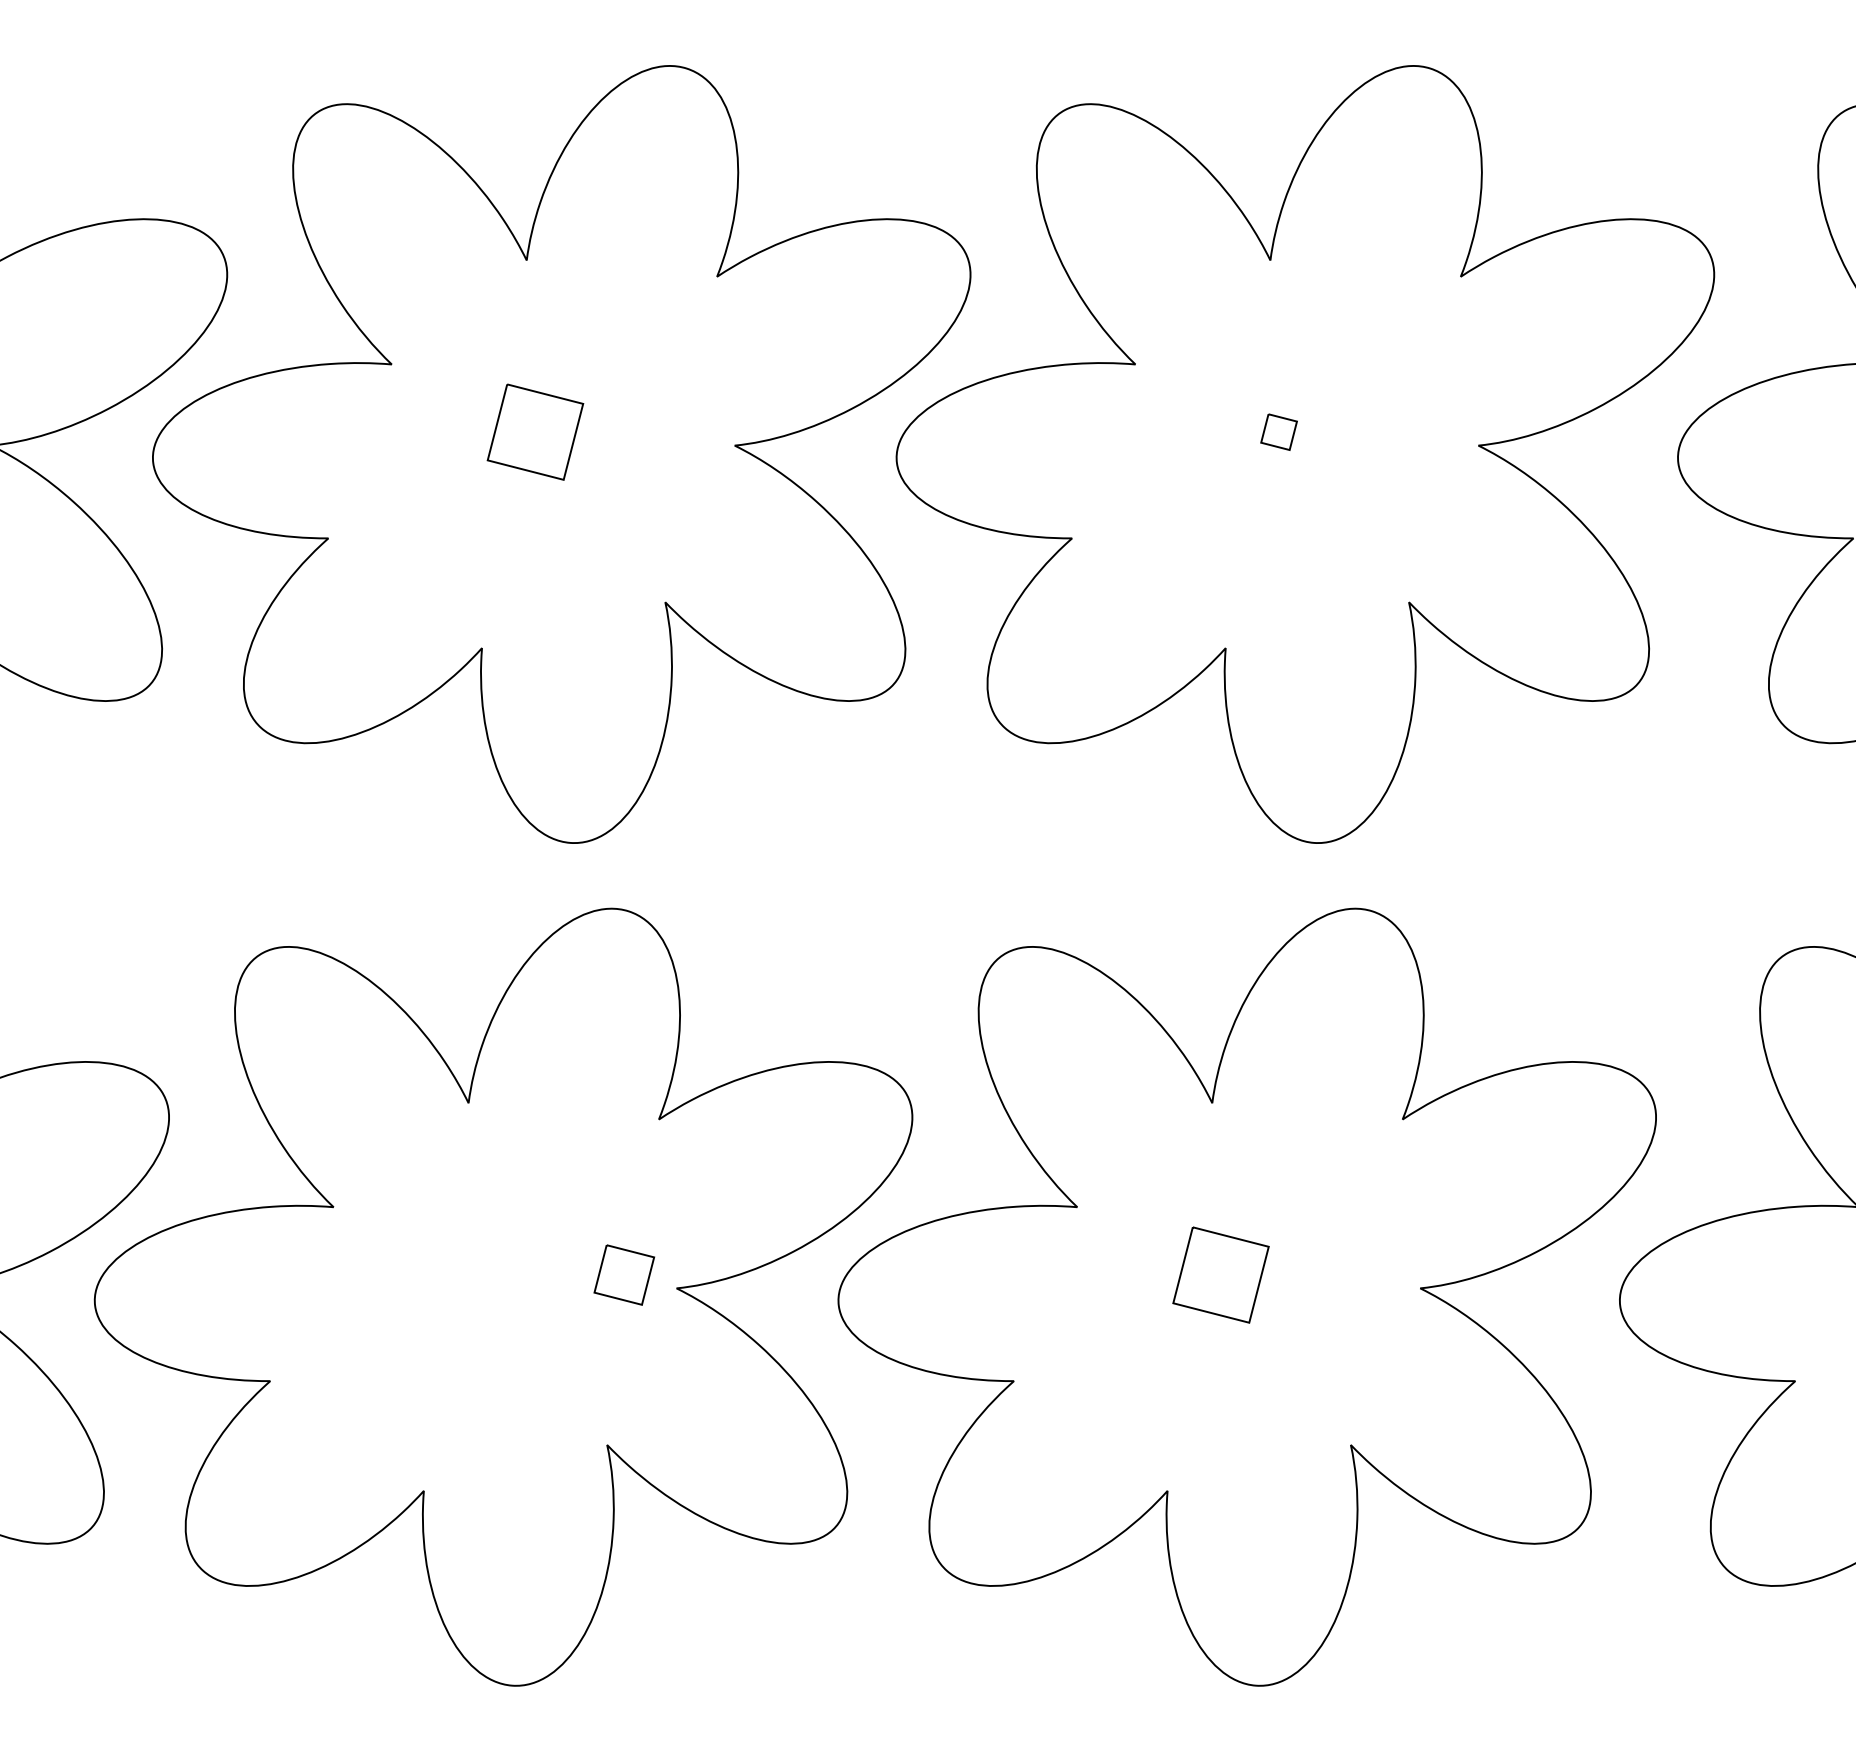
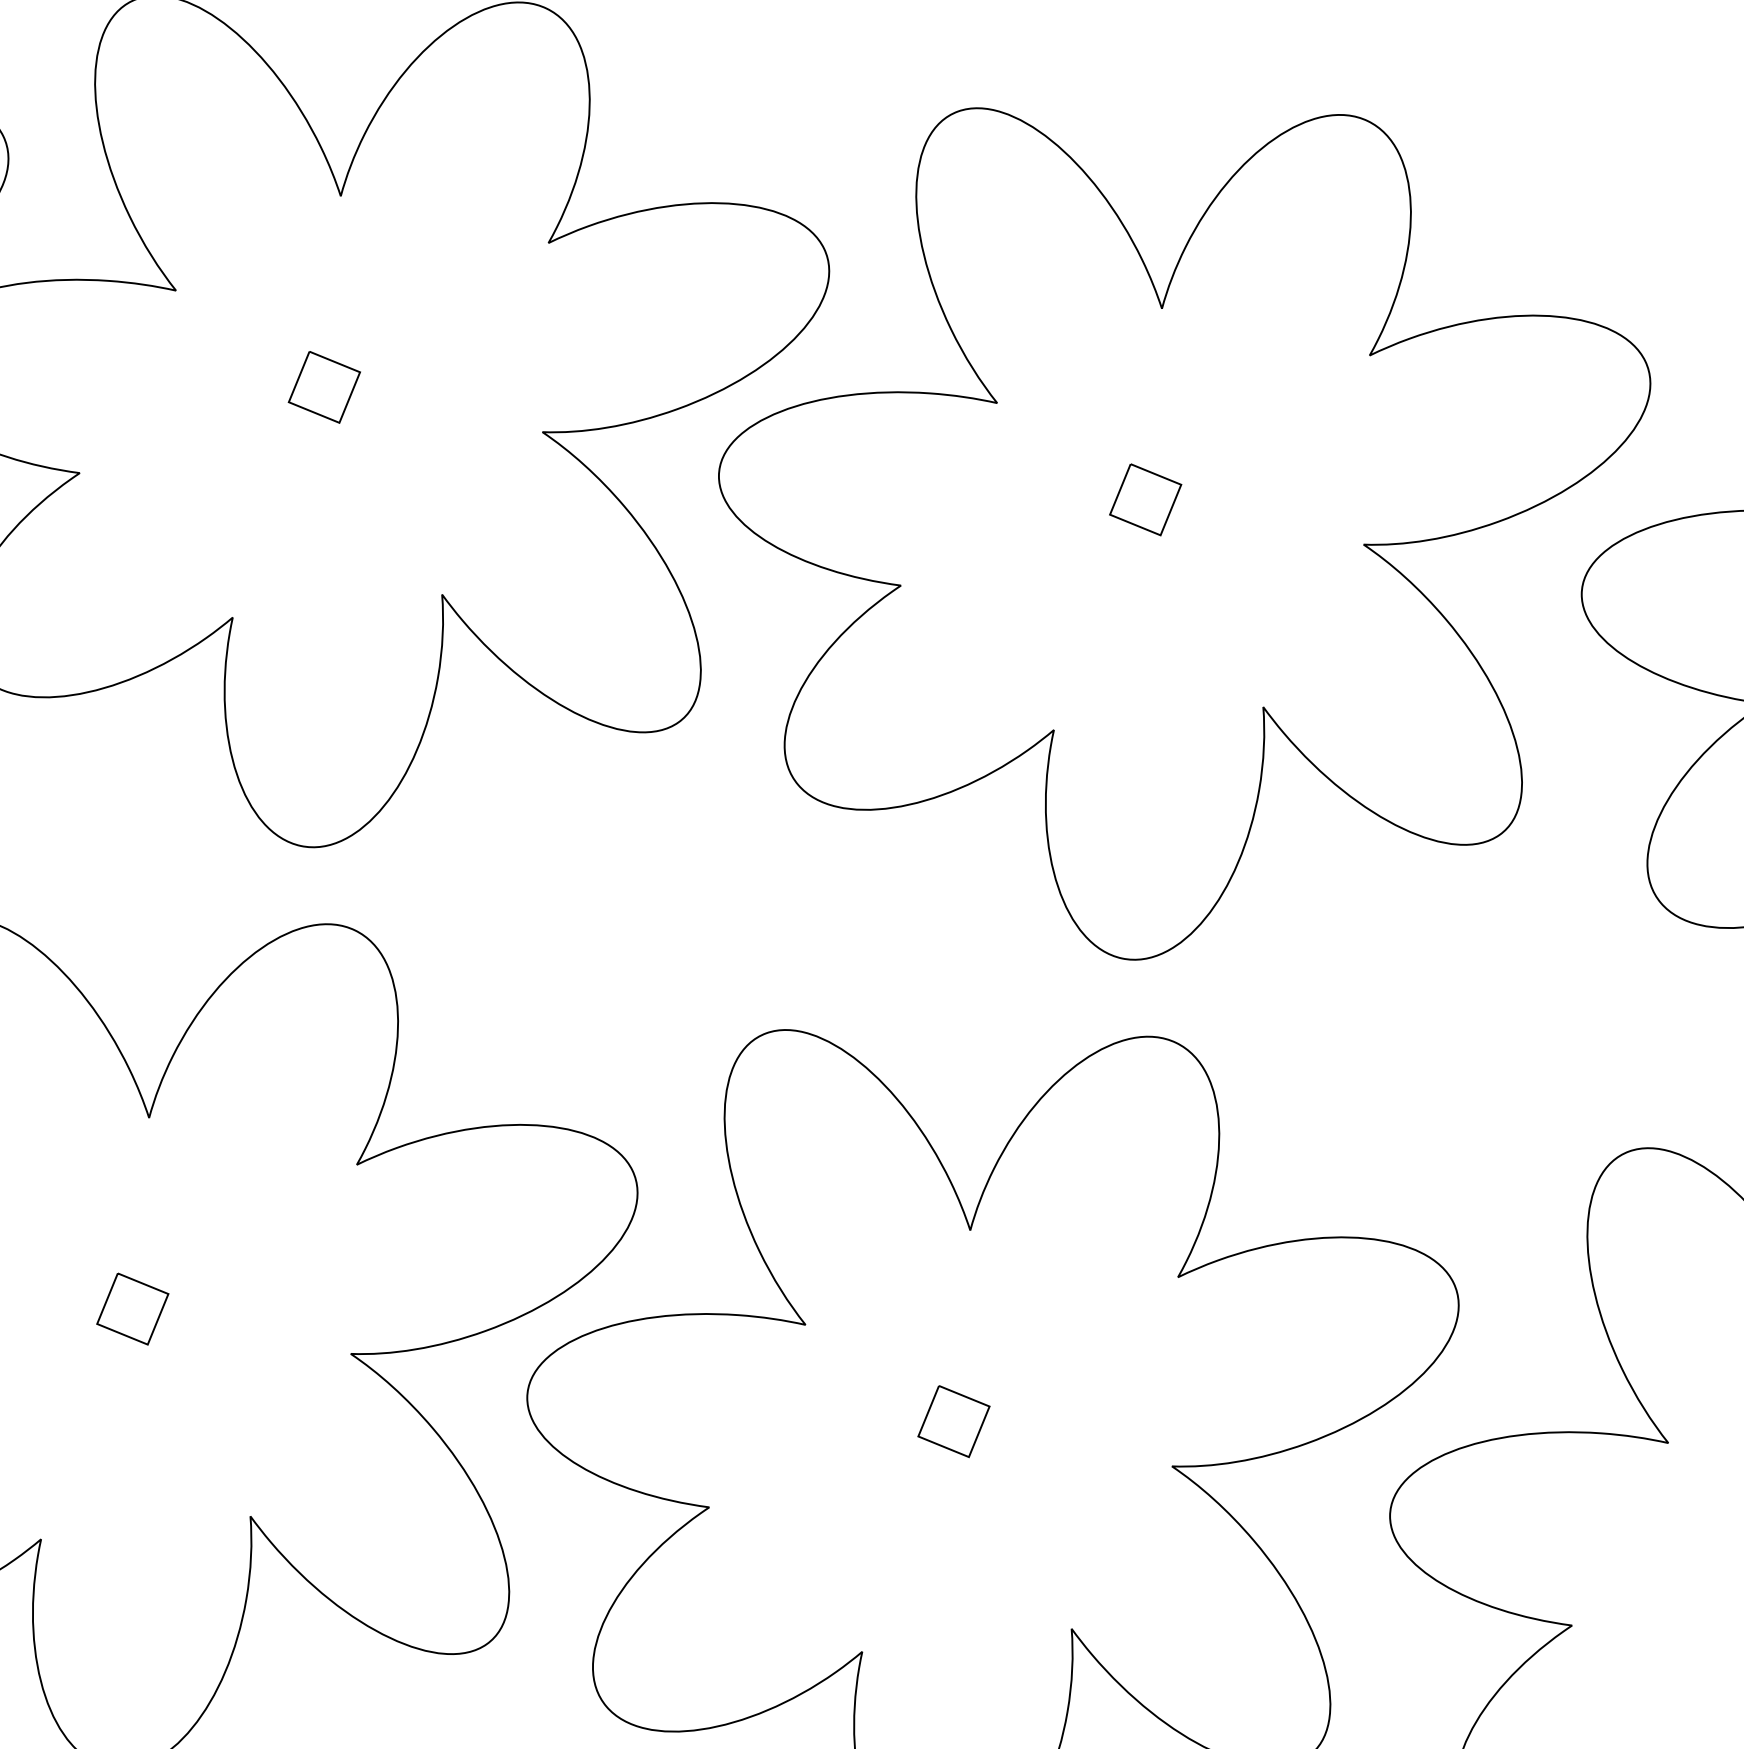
part: (1278, 431) -> (1145, 498), size x1.67
part: (535, 432) -> (324, 387), size x0.62
part: (624, 1274) -> (133, 1308), moved
part: (1220, 1274) -> (953, 1420), size x0.62

